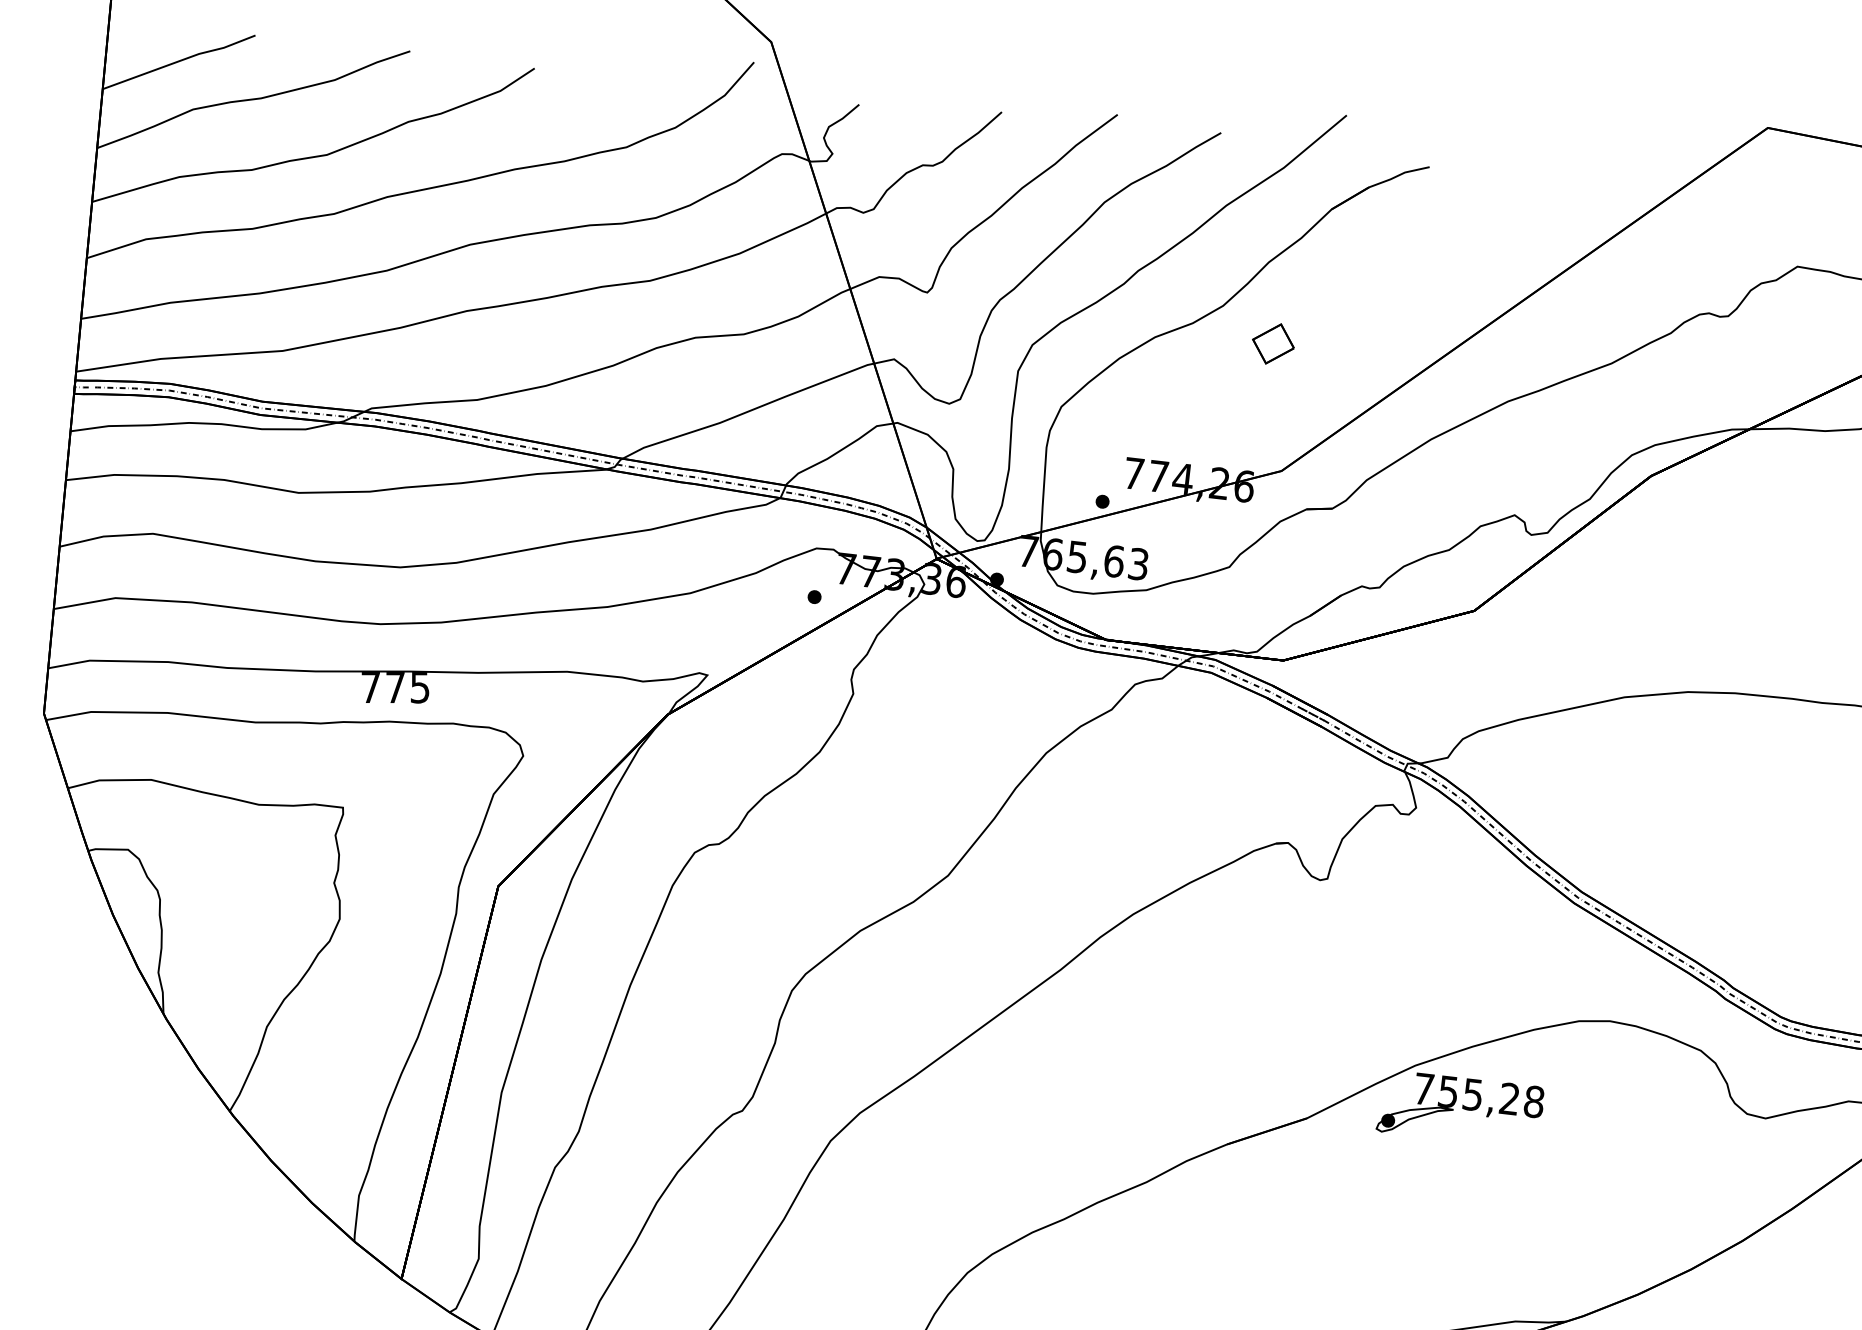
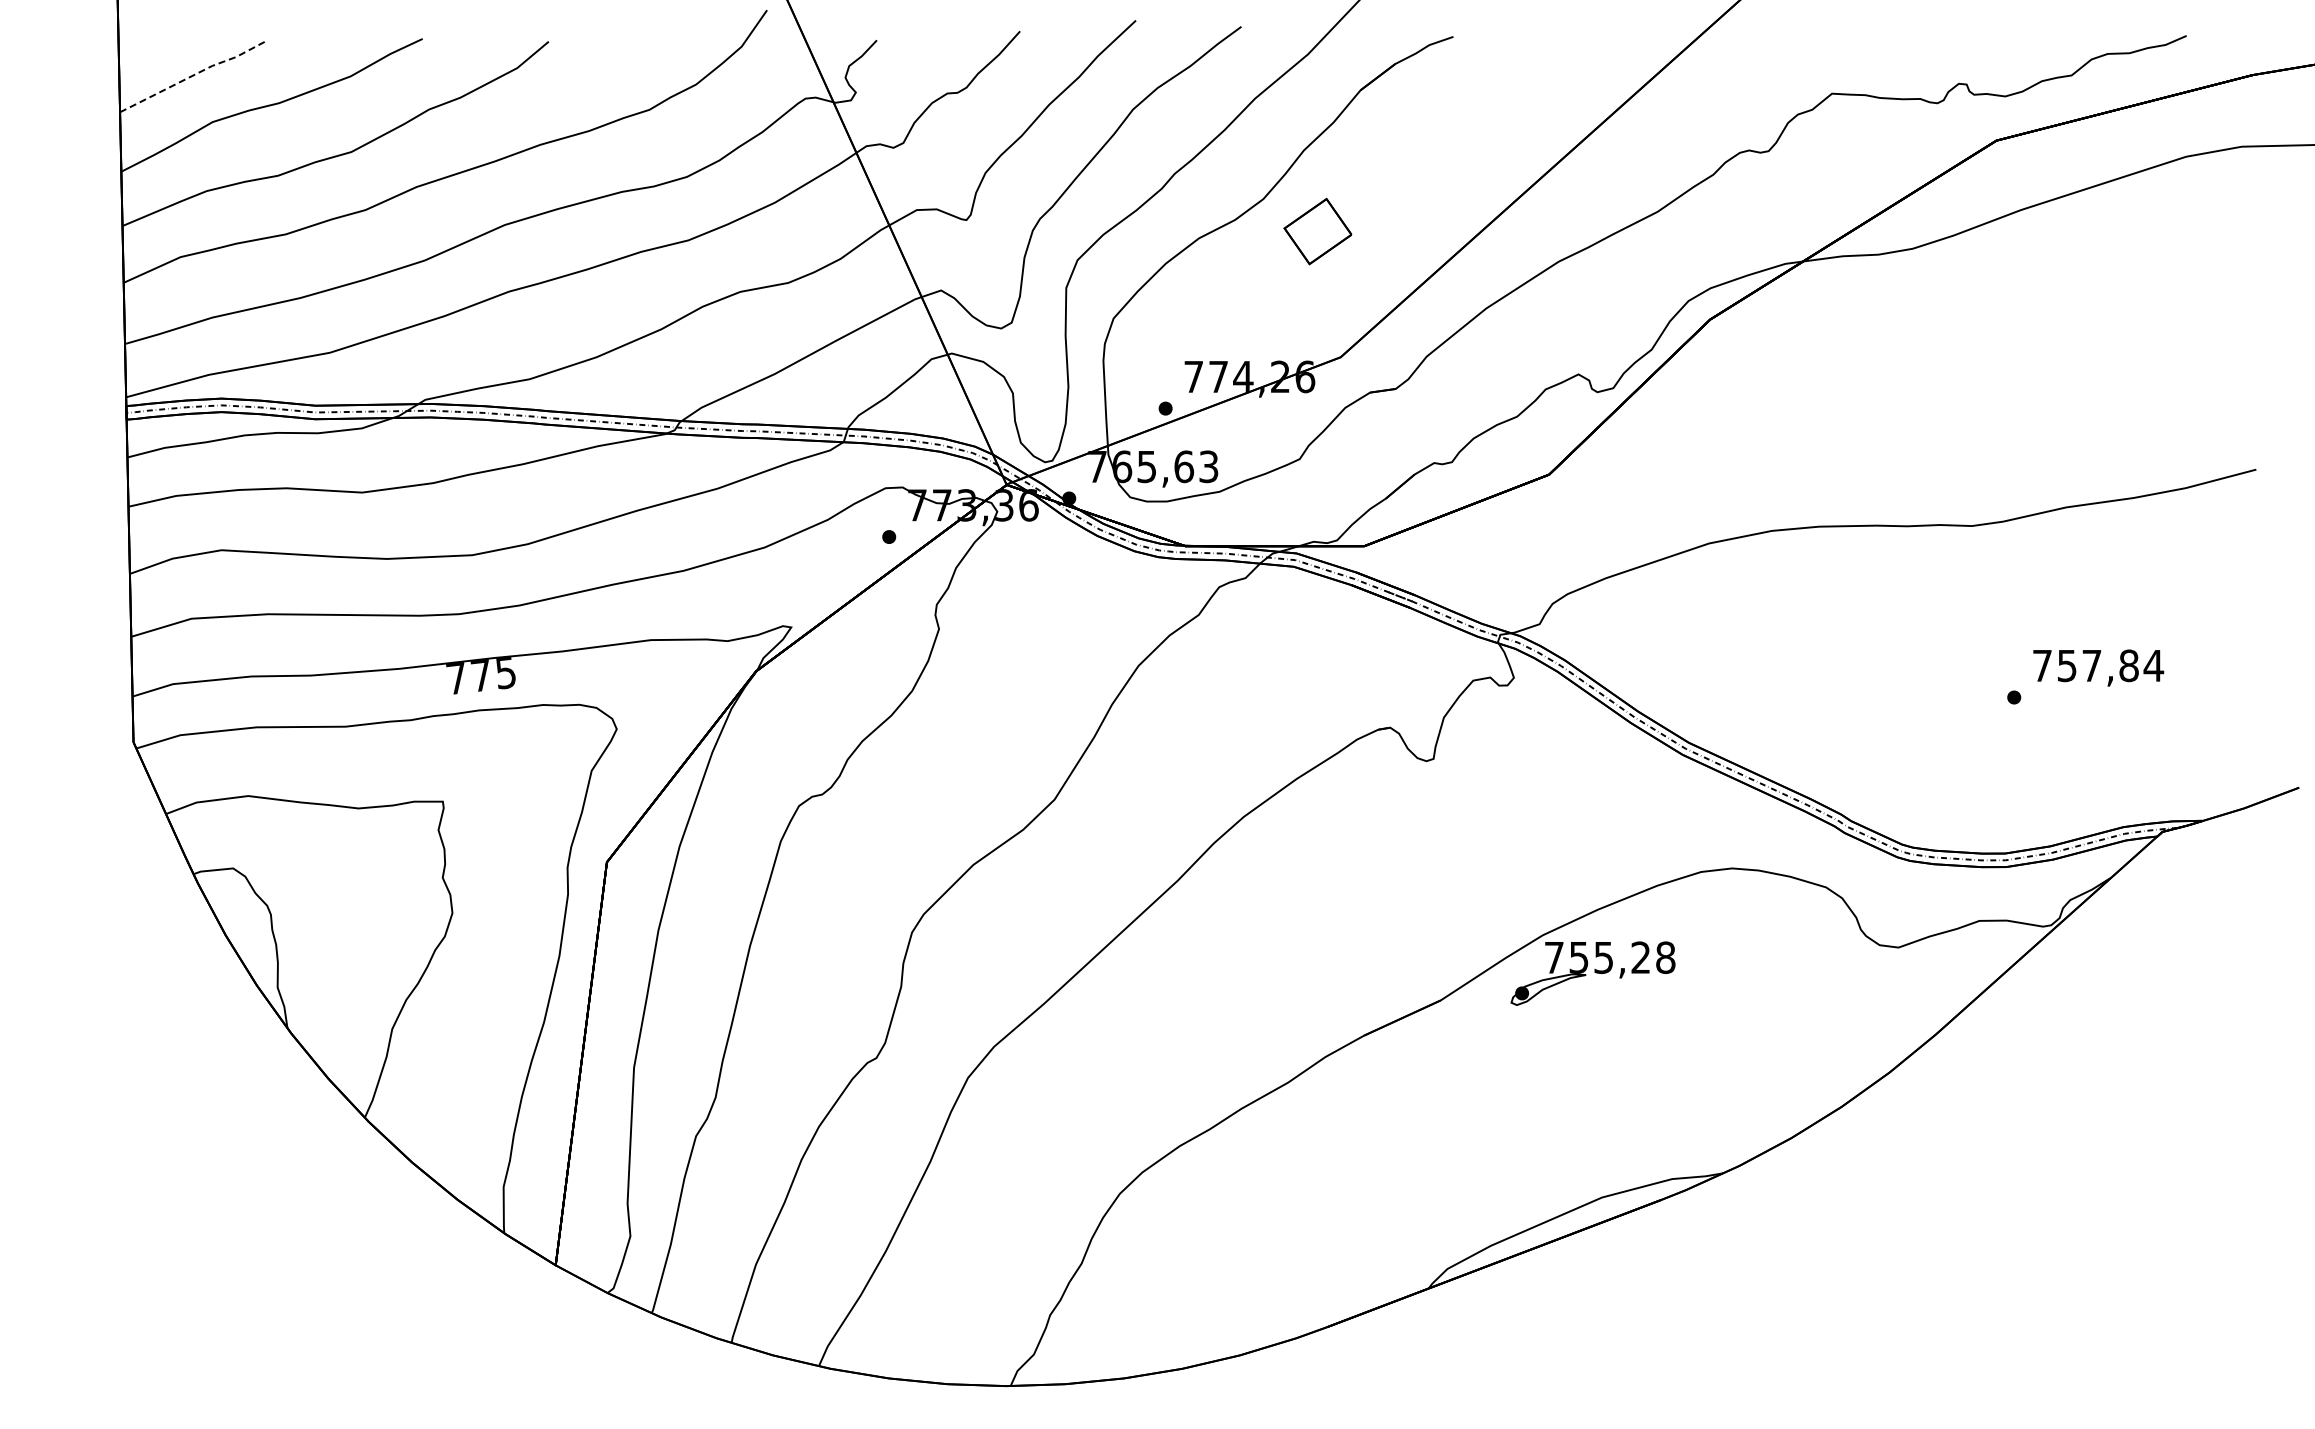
line: (180, 60) -> (194, 74), solid -> dashed
part: (1273, 343) -> (1317, 230), size x1.6

